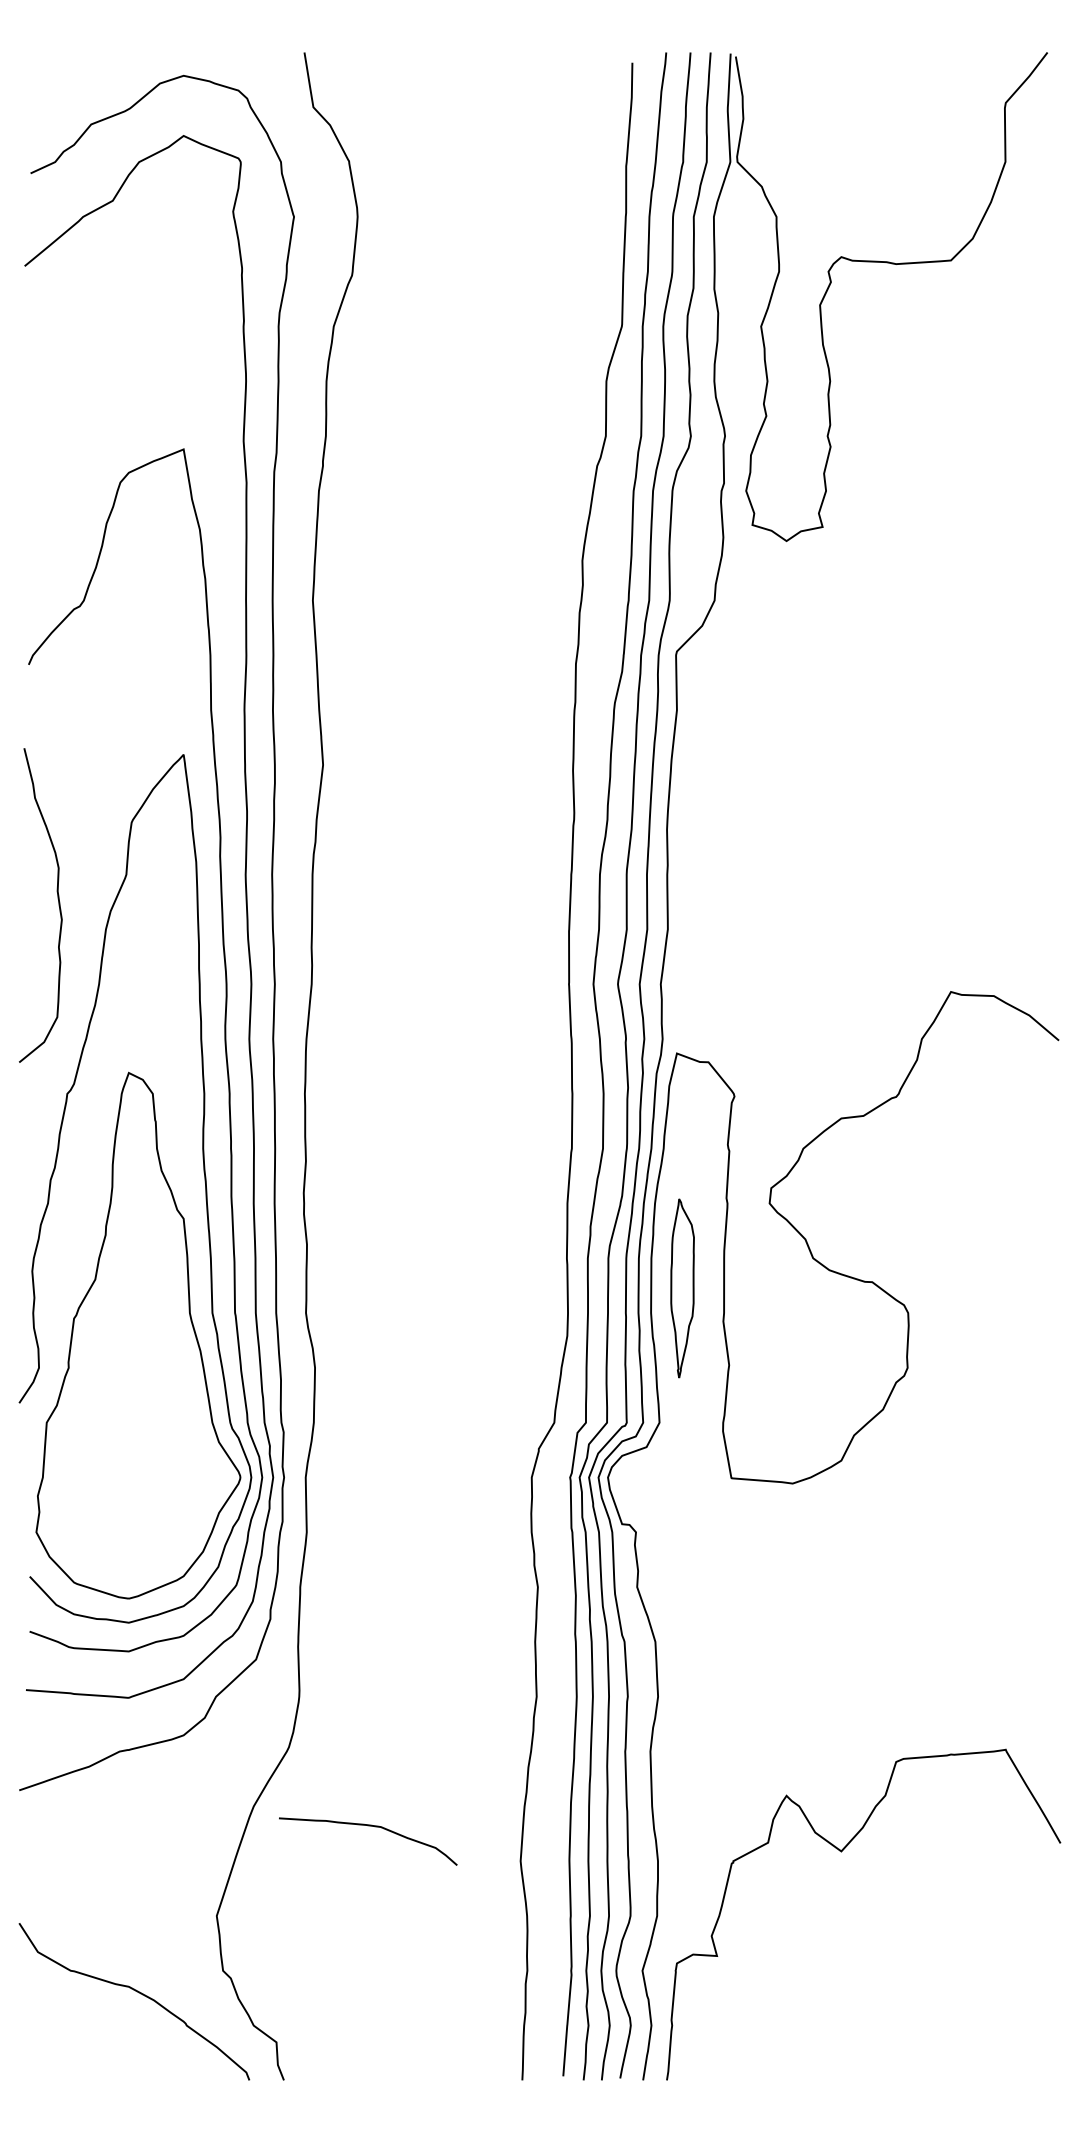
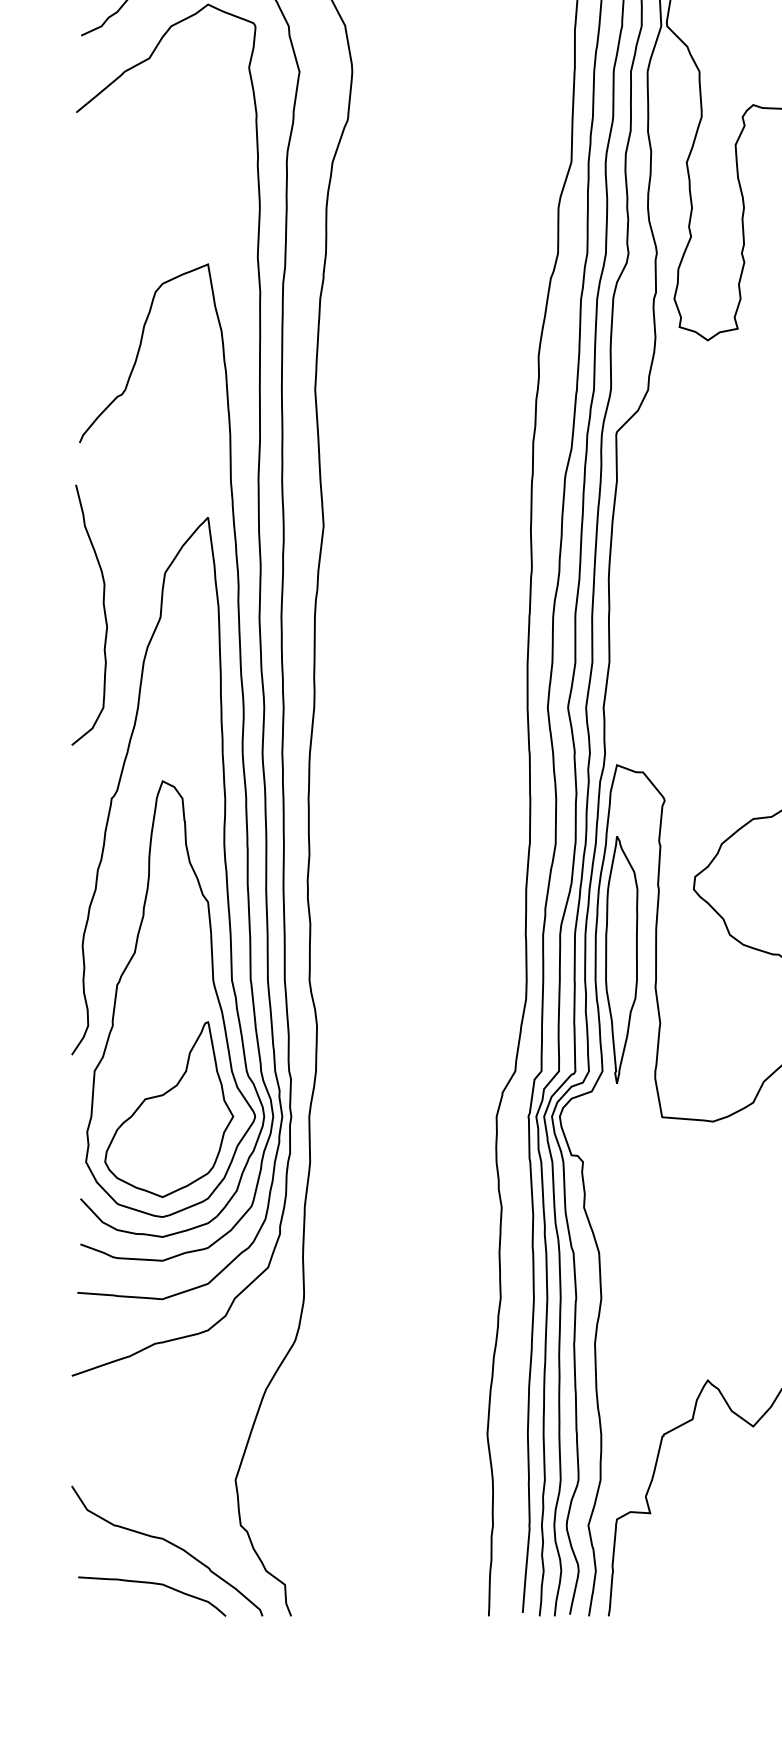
curve: (58, 905) -> (104, 615), moved
part: (682, 1288) -> (621, 959), size x1.67
part: (136, 1468) -> (169, 1109), added
curve: (368, 1826) -> (152, 1584), moved

